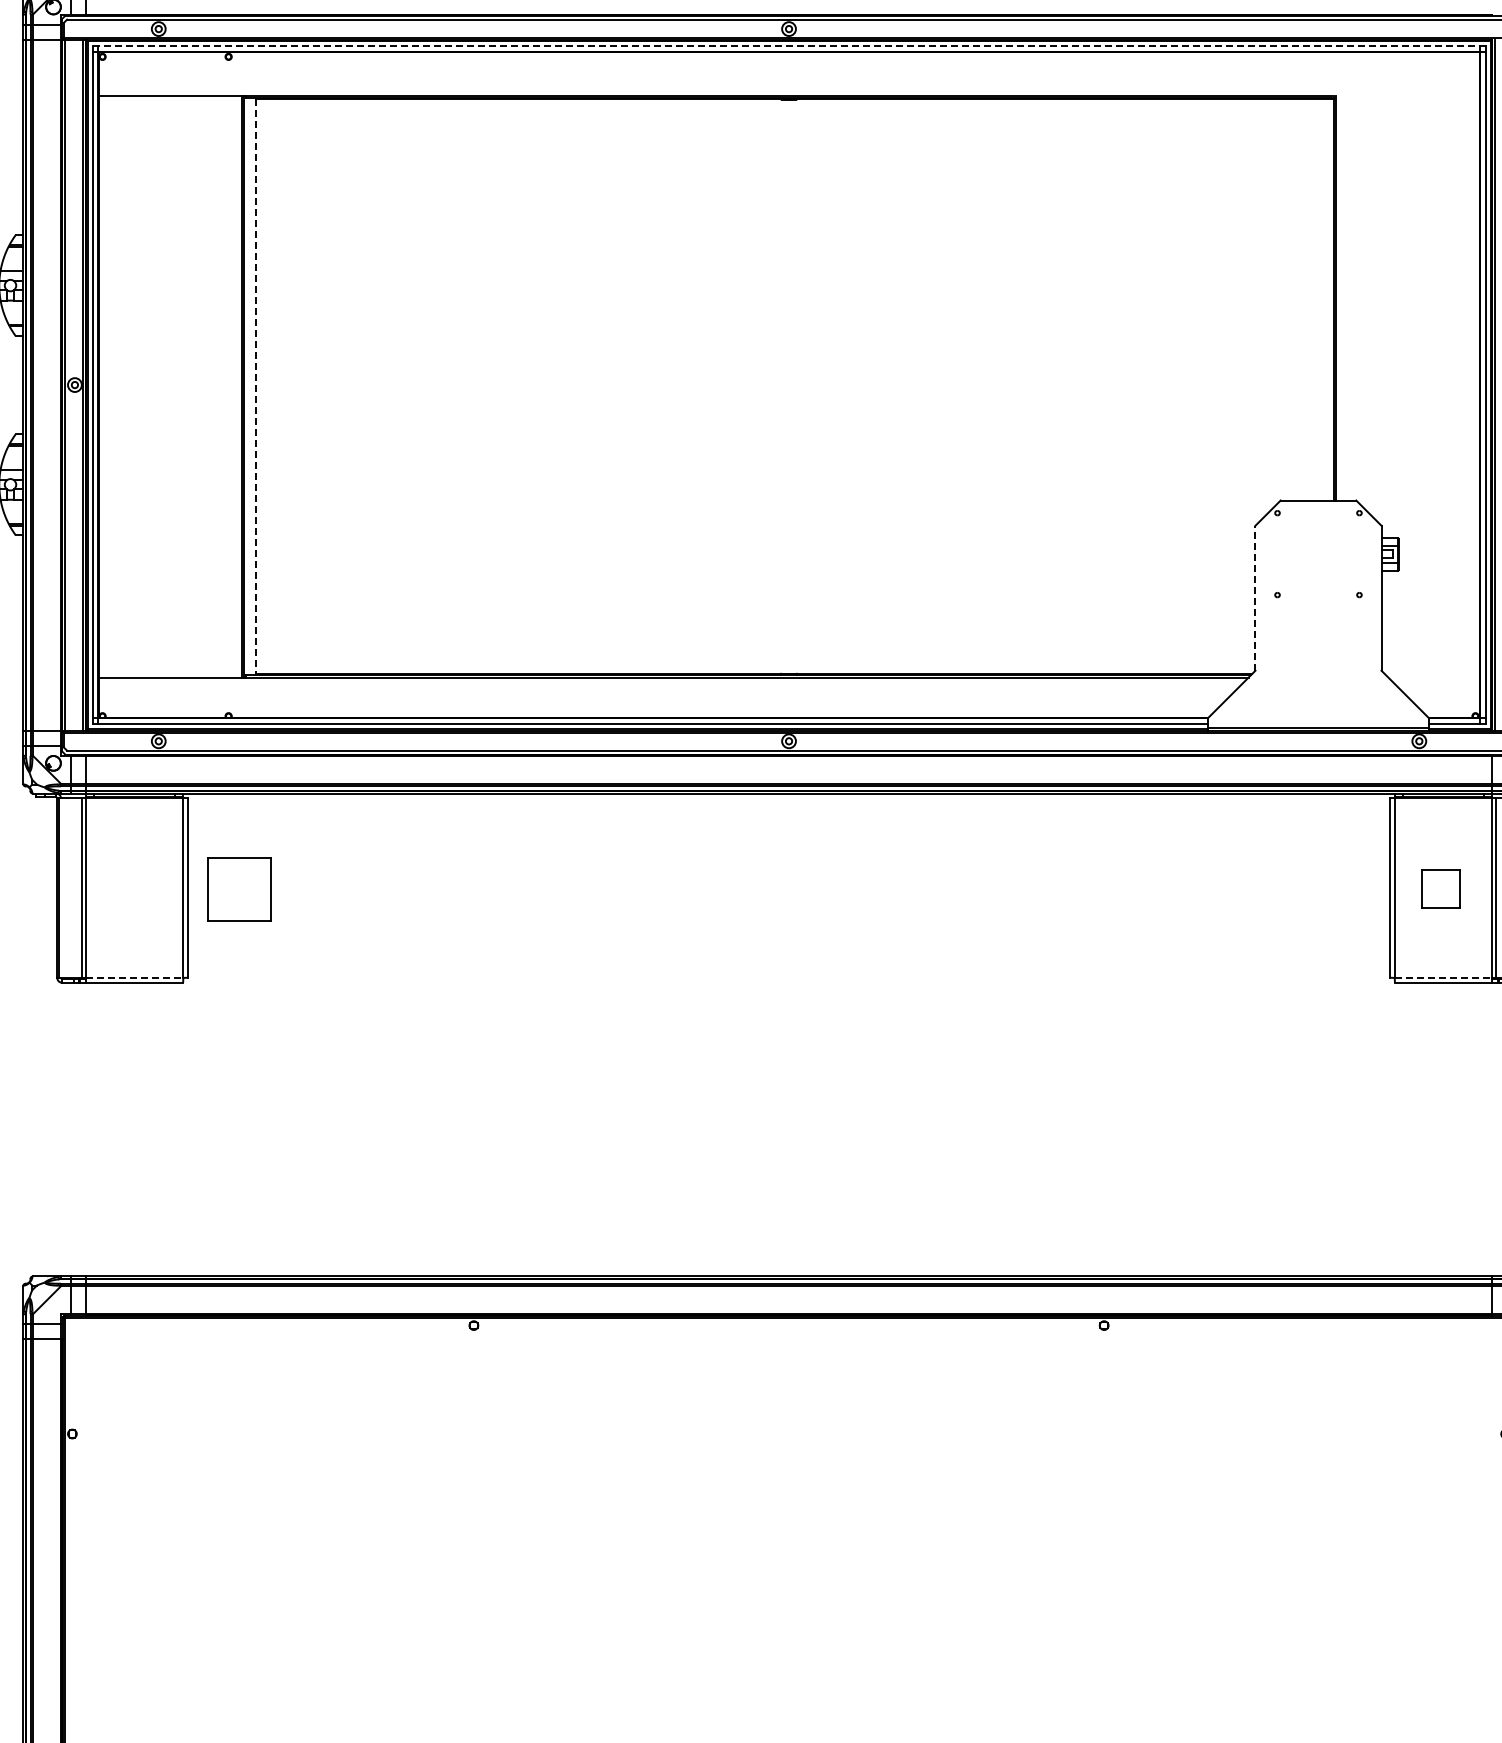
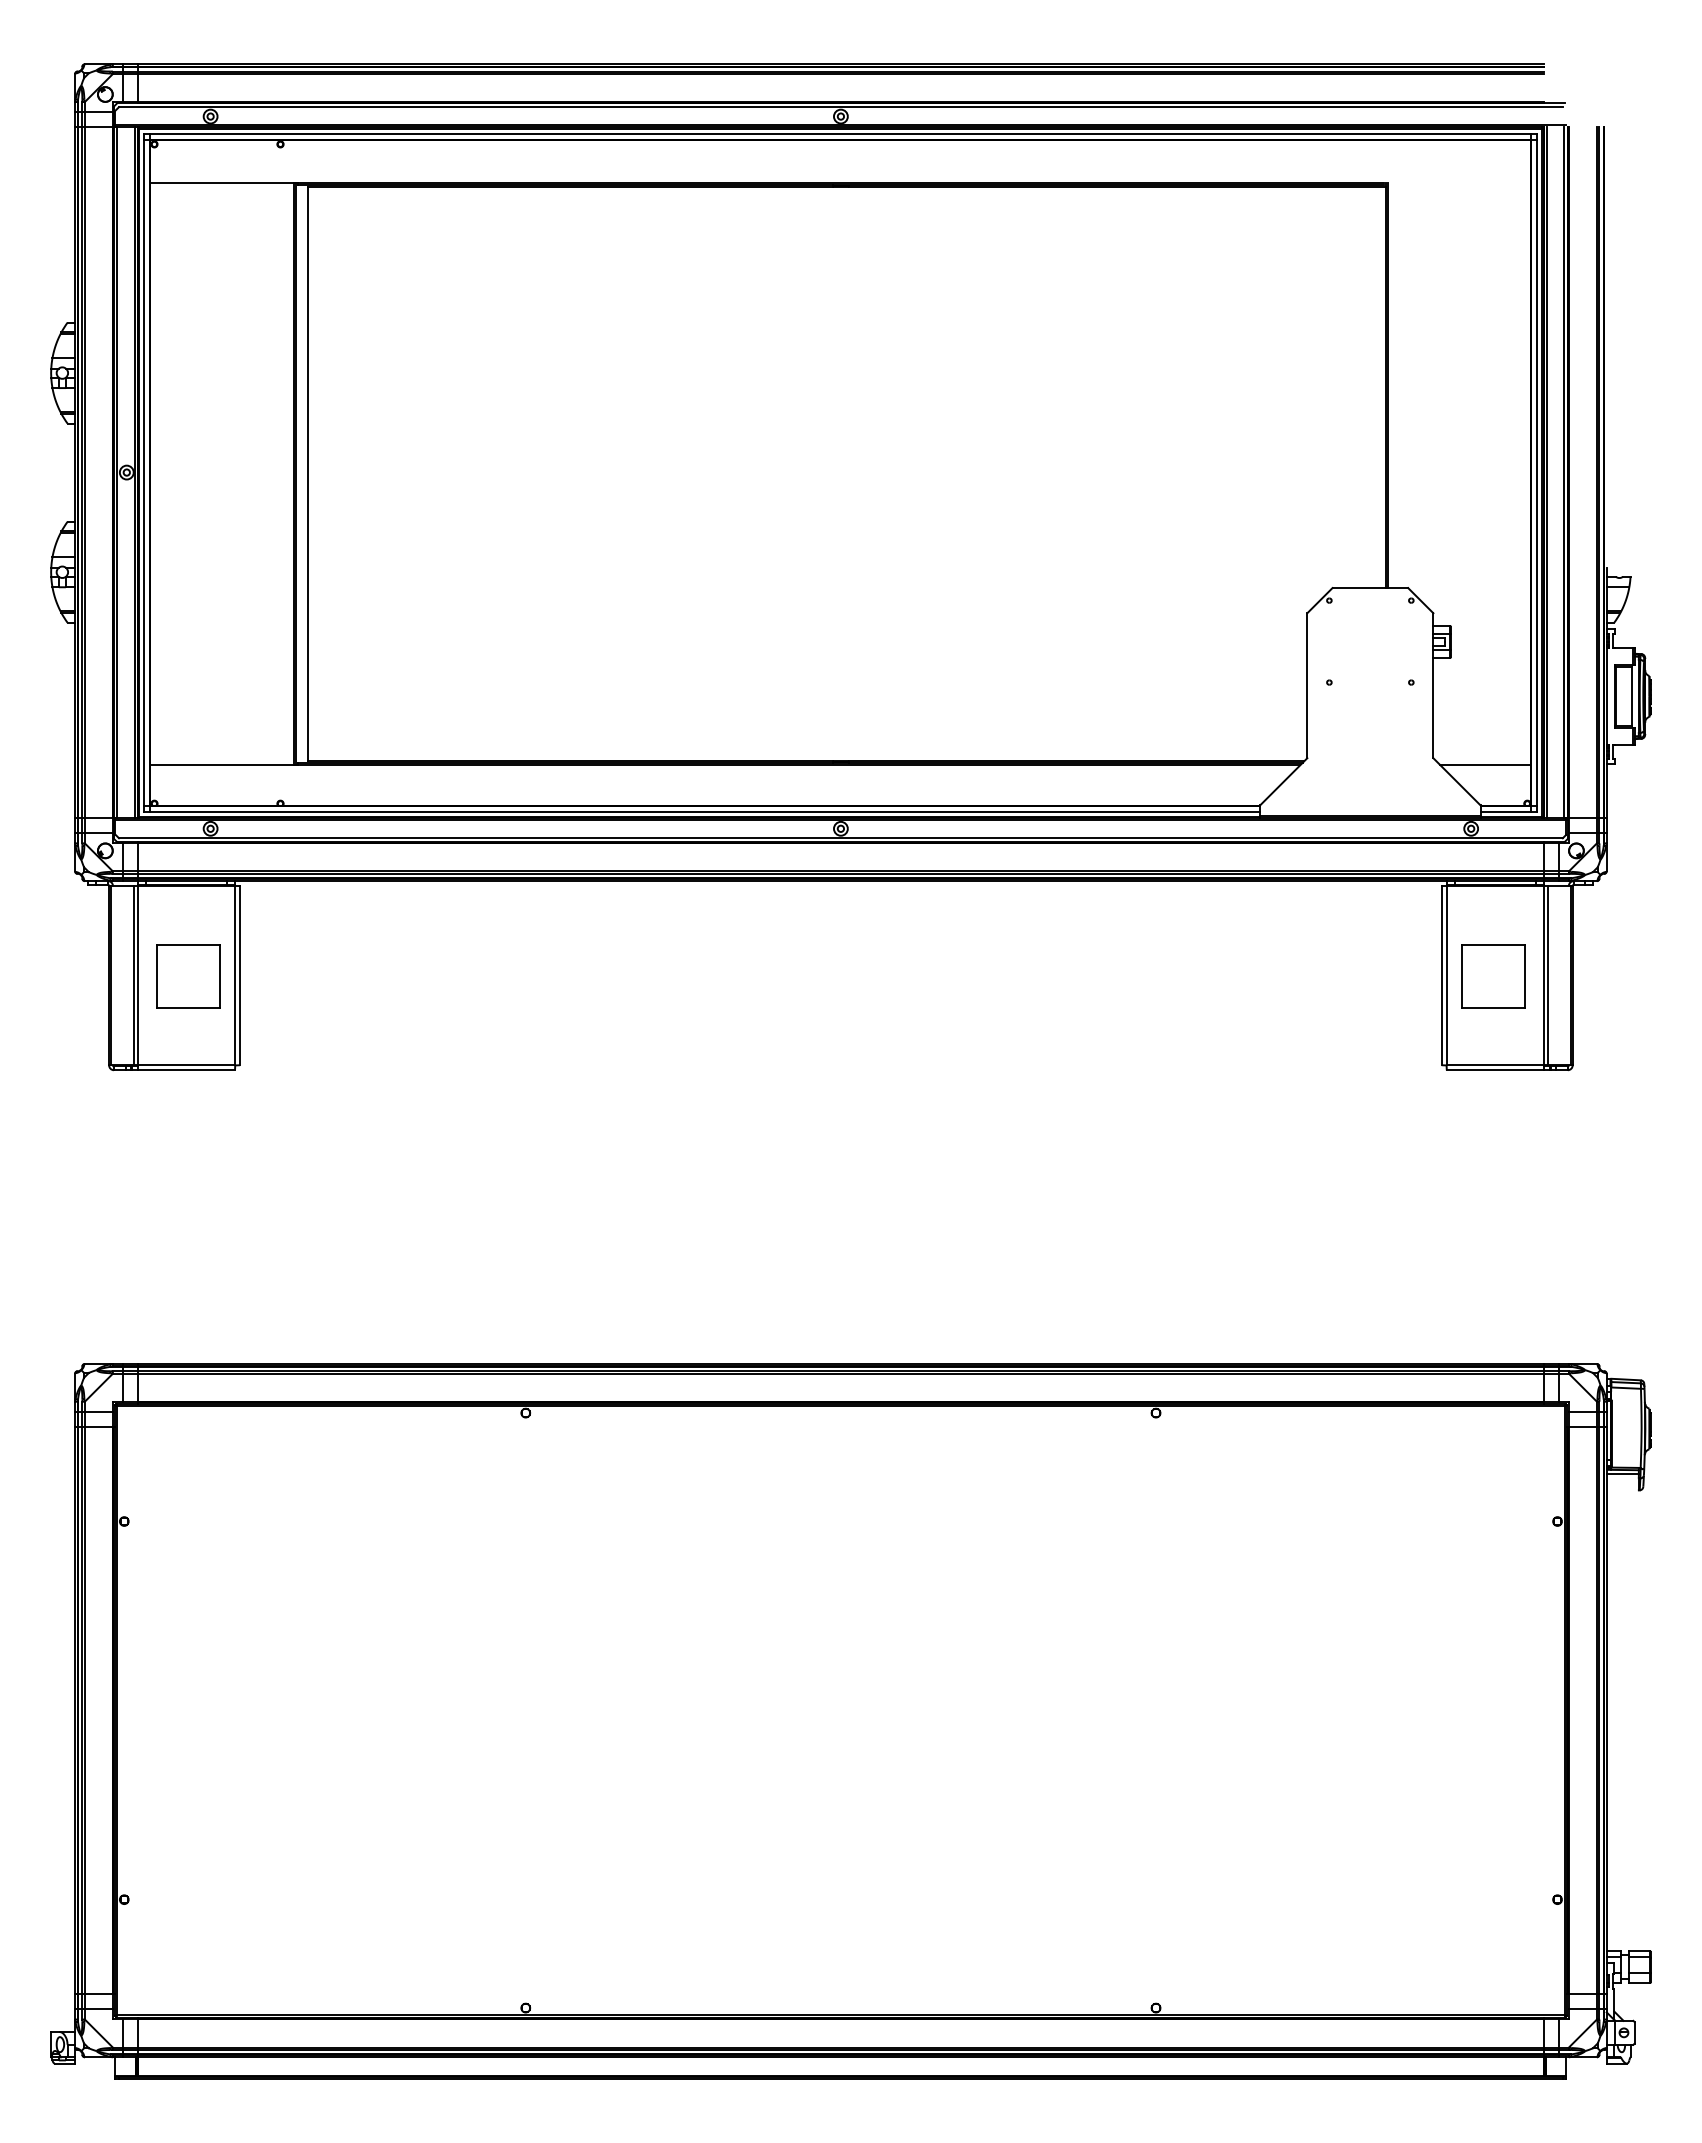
line: (788, 46) -> (840, 133), dashed -> solid
line: (255, 387) -> (307, 474), dashed -> solid
line: (1255, 598) -> (1307, 685), dashed -> solid
line: (1433, 678) -> (1485, 765), added
part: (239, 889) -> (188, 976), moved
part: (1441, 889) -> (1493, 976), size x1.67
line: (134, 978) -> (186, 1065), dashed -> solid
line: (1443, 978) -> (1495, 1065), dashed -> solid

